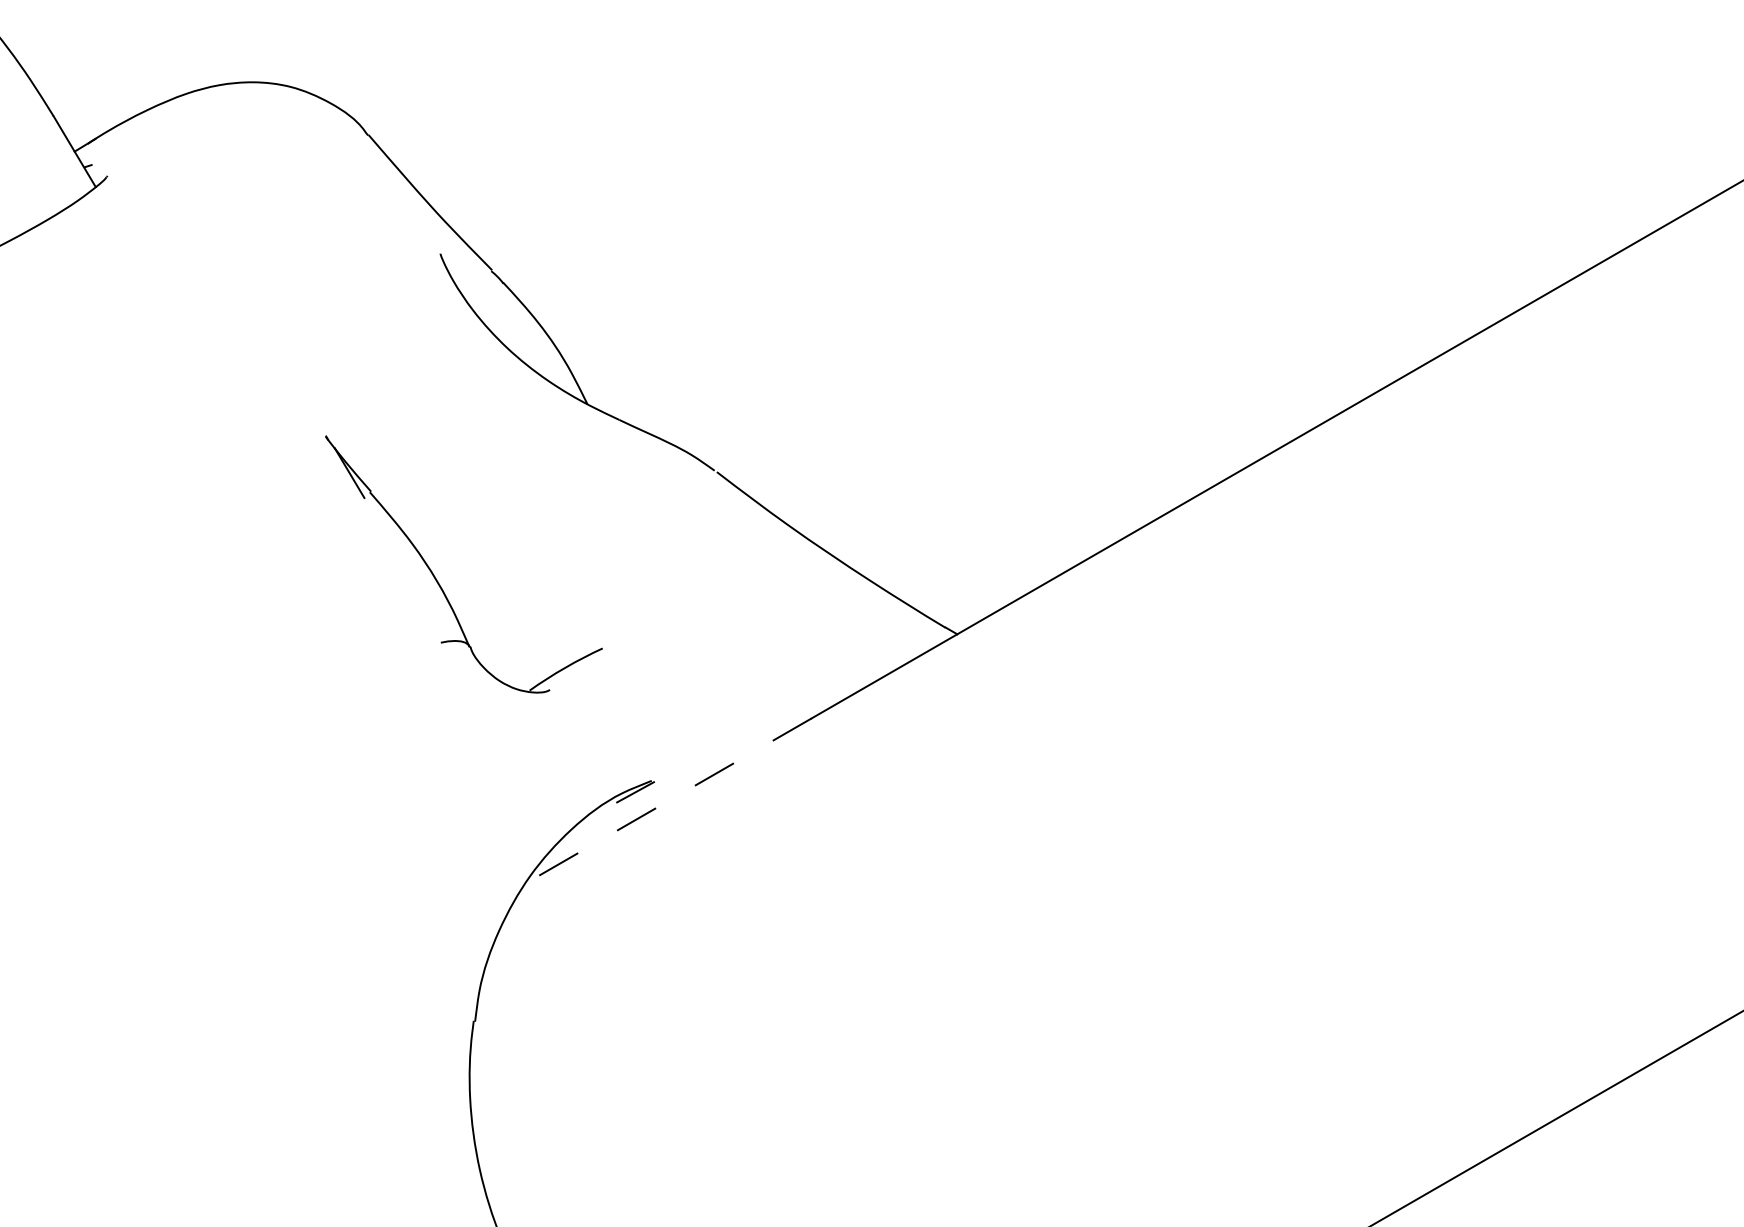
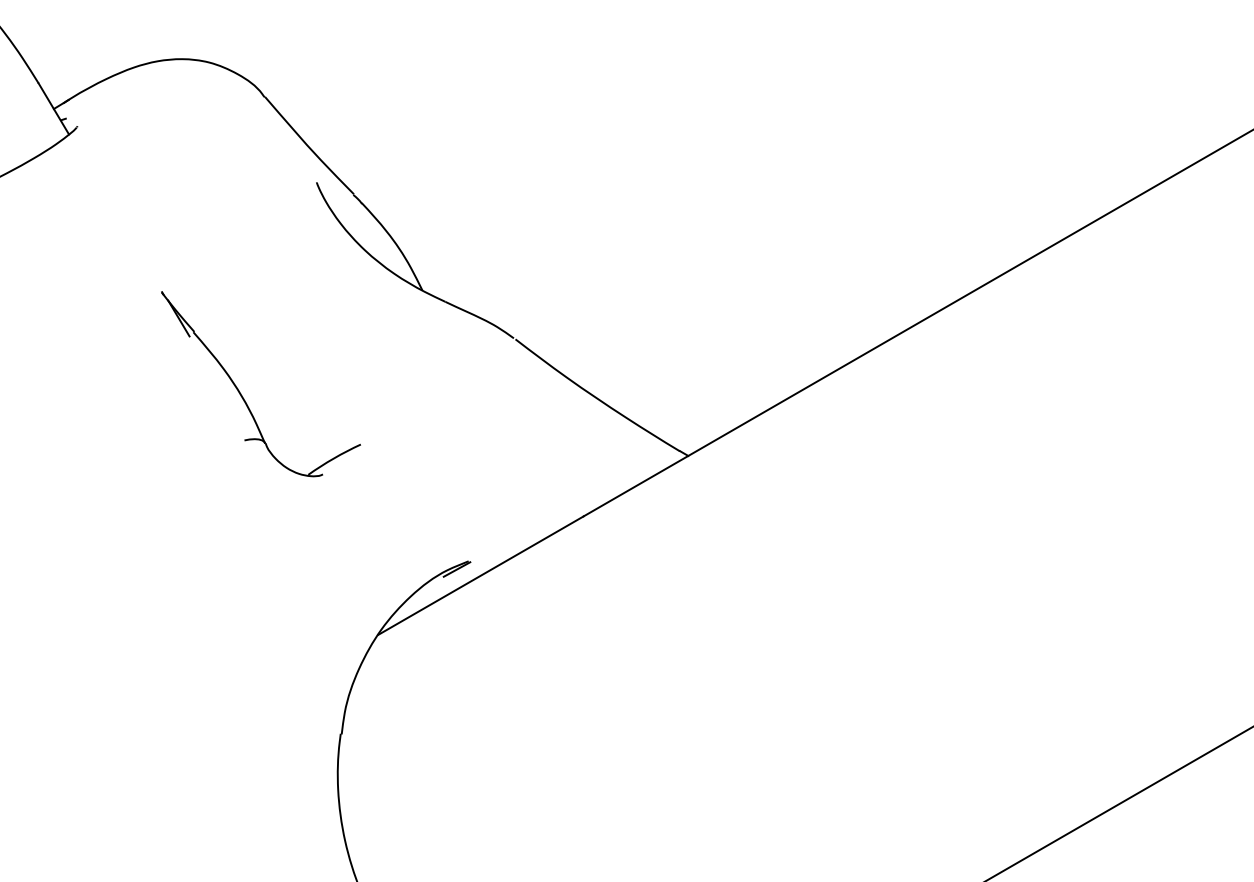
part: (437, 579) -> (242, 394), moved
line: (668, 801) -> (480, 576), dashed -> solid

